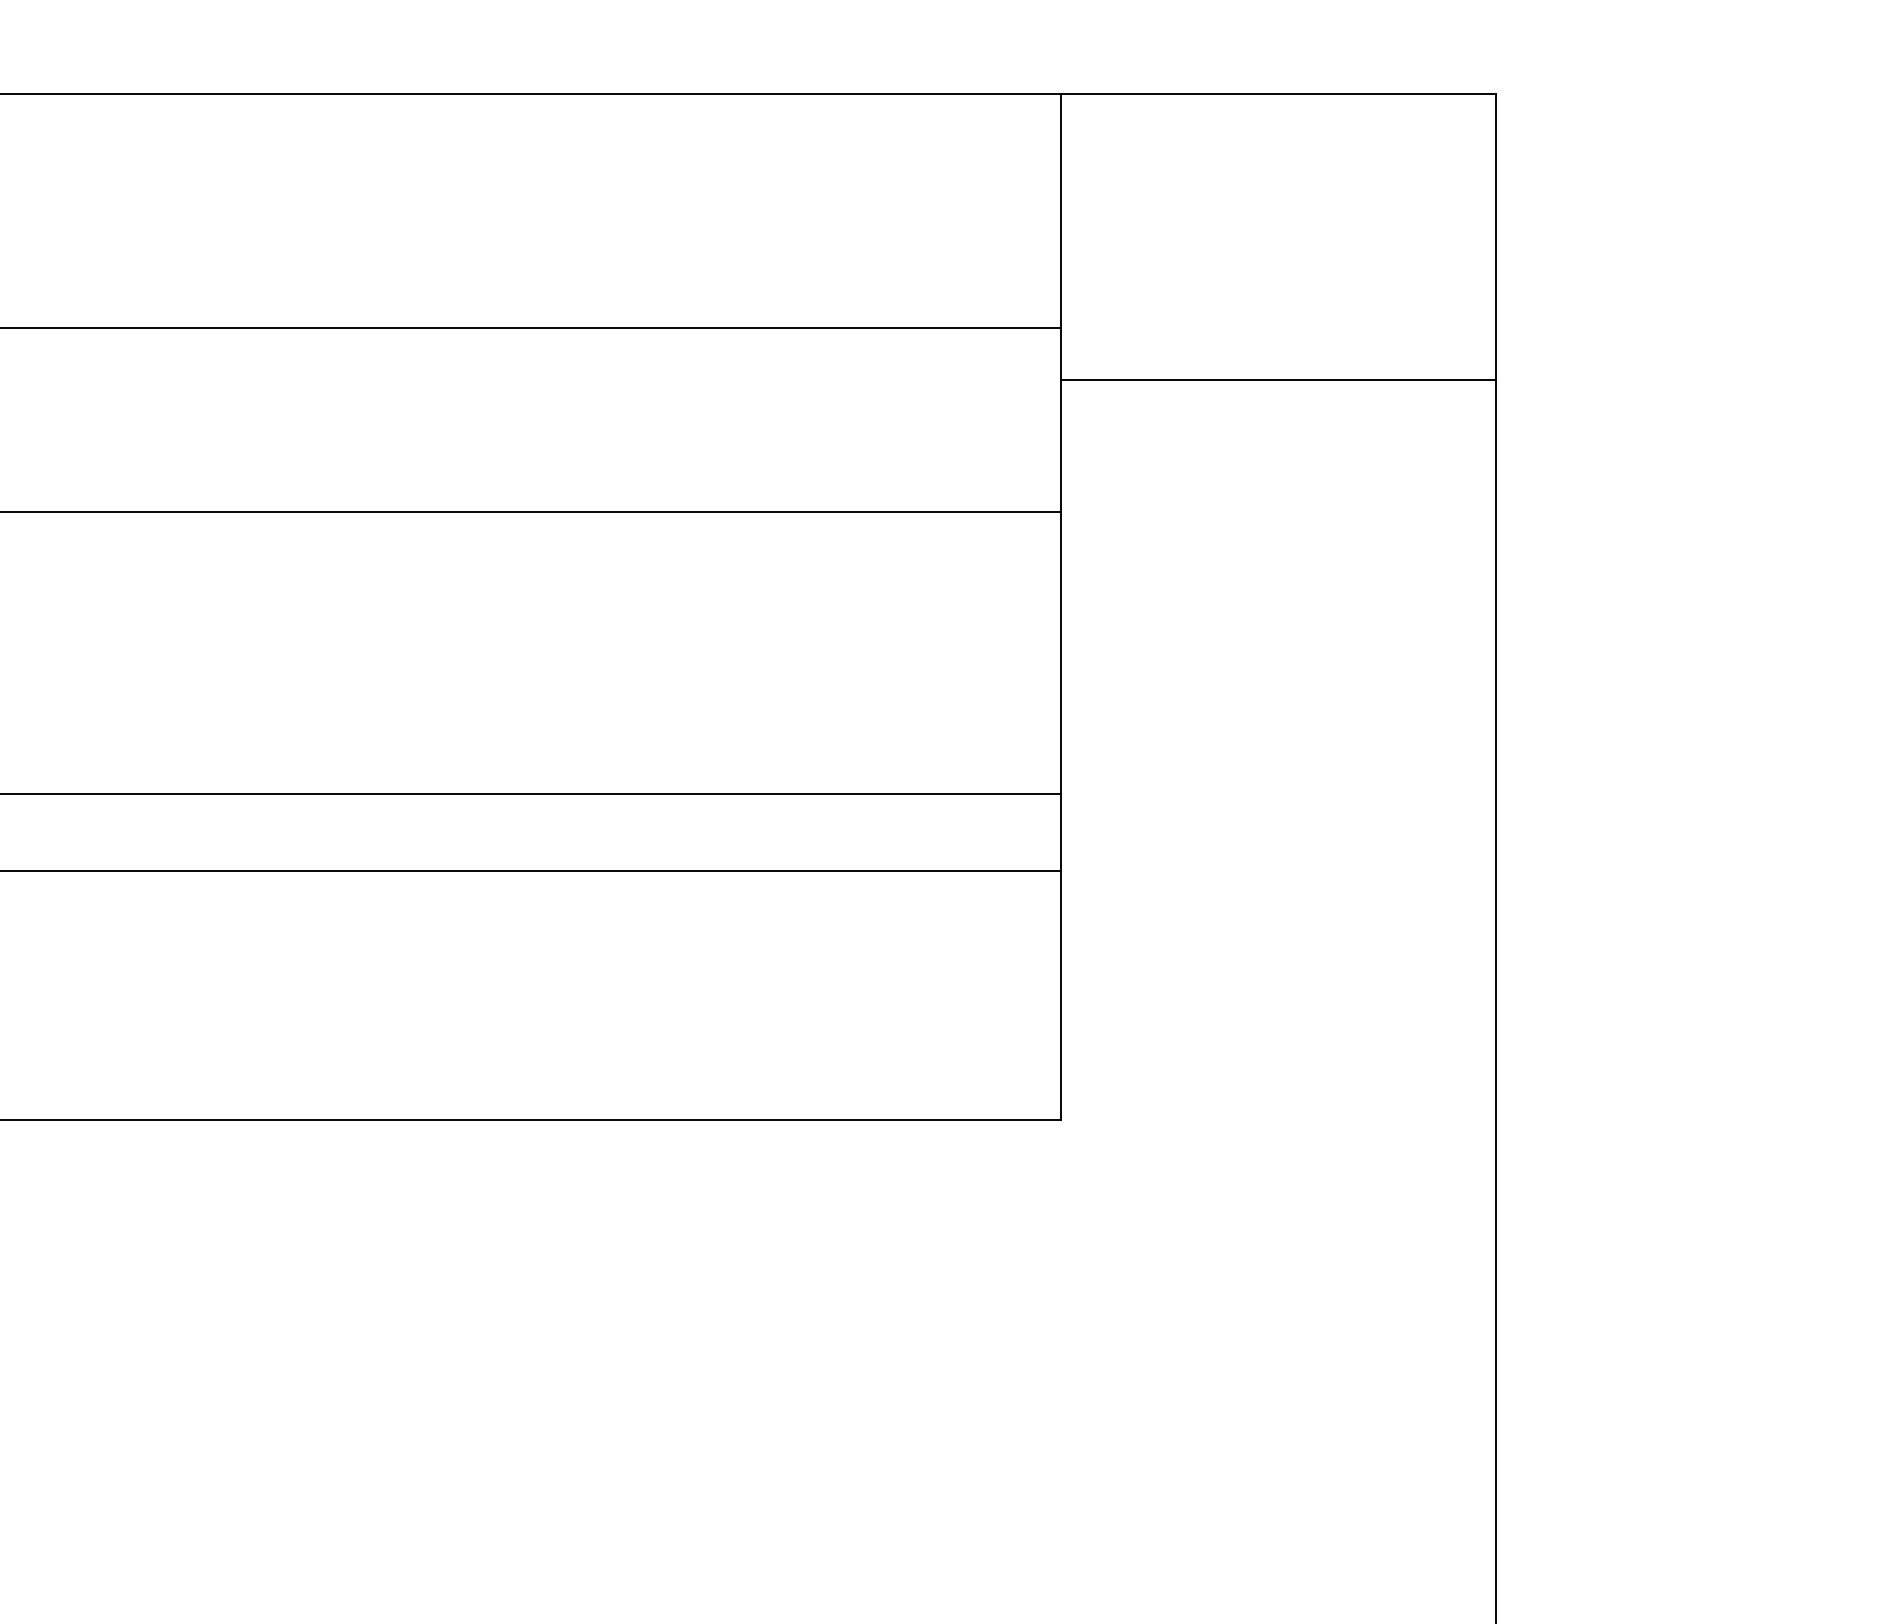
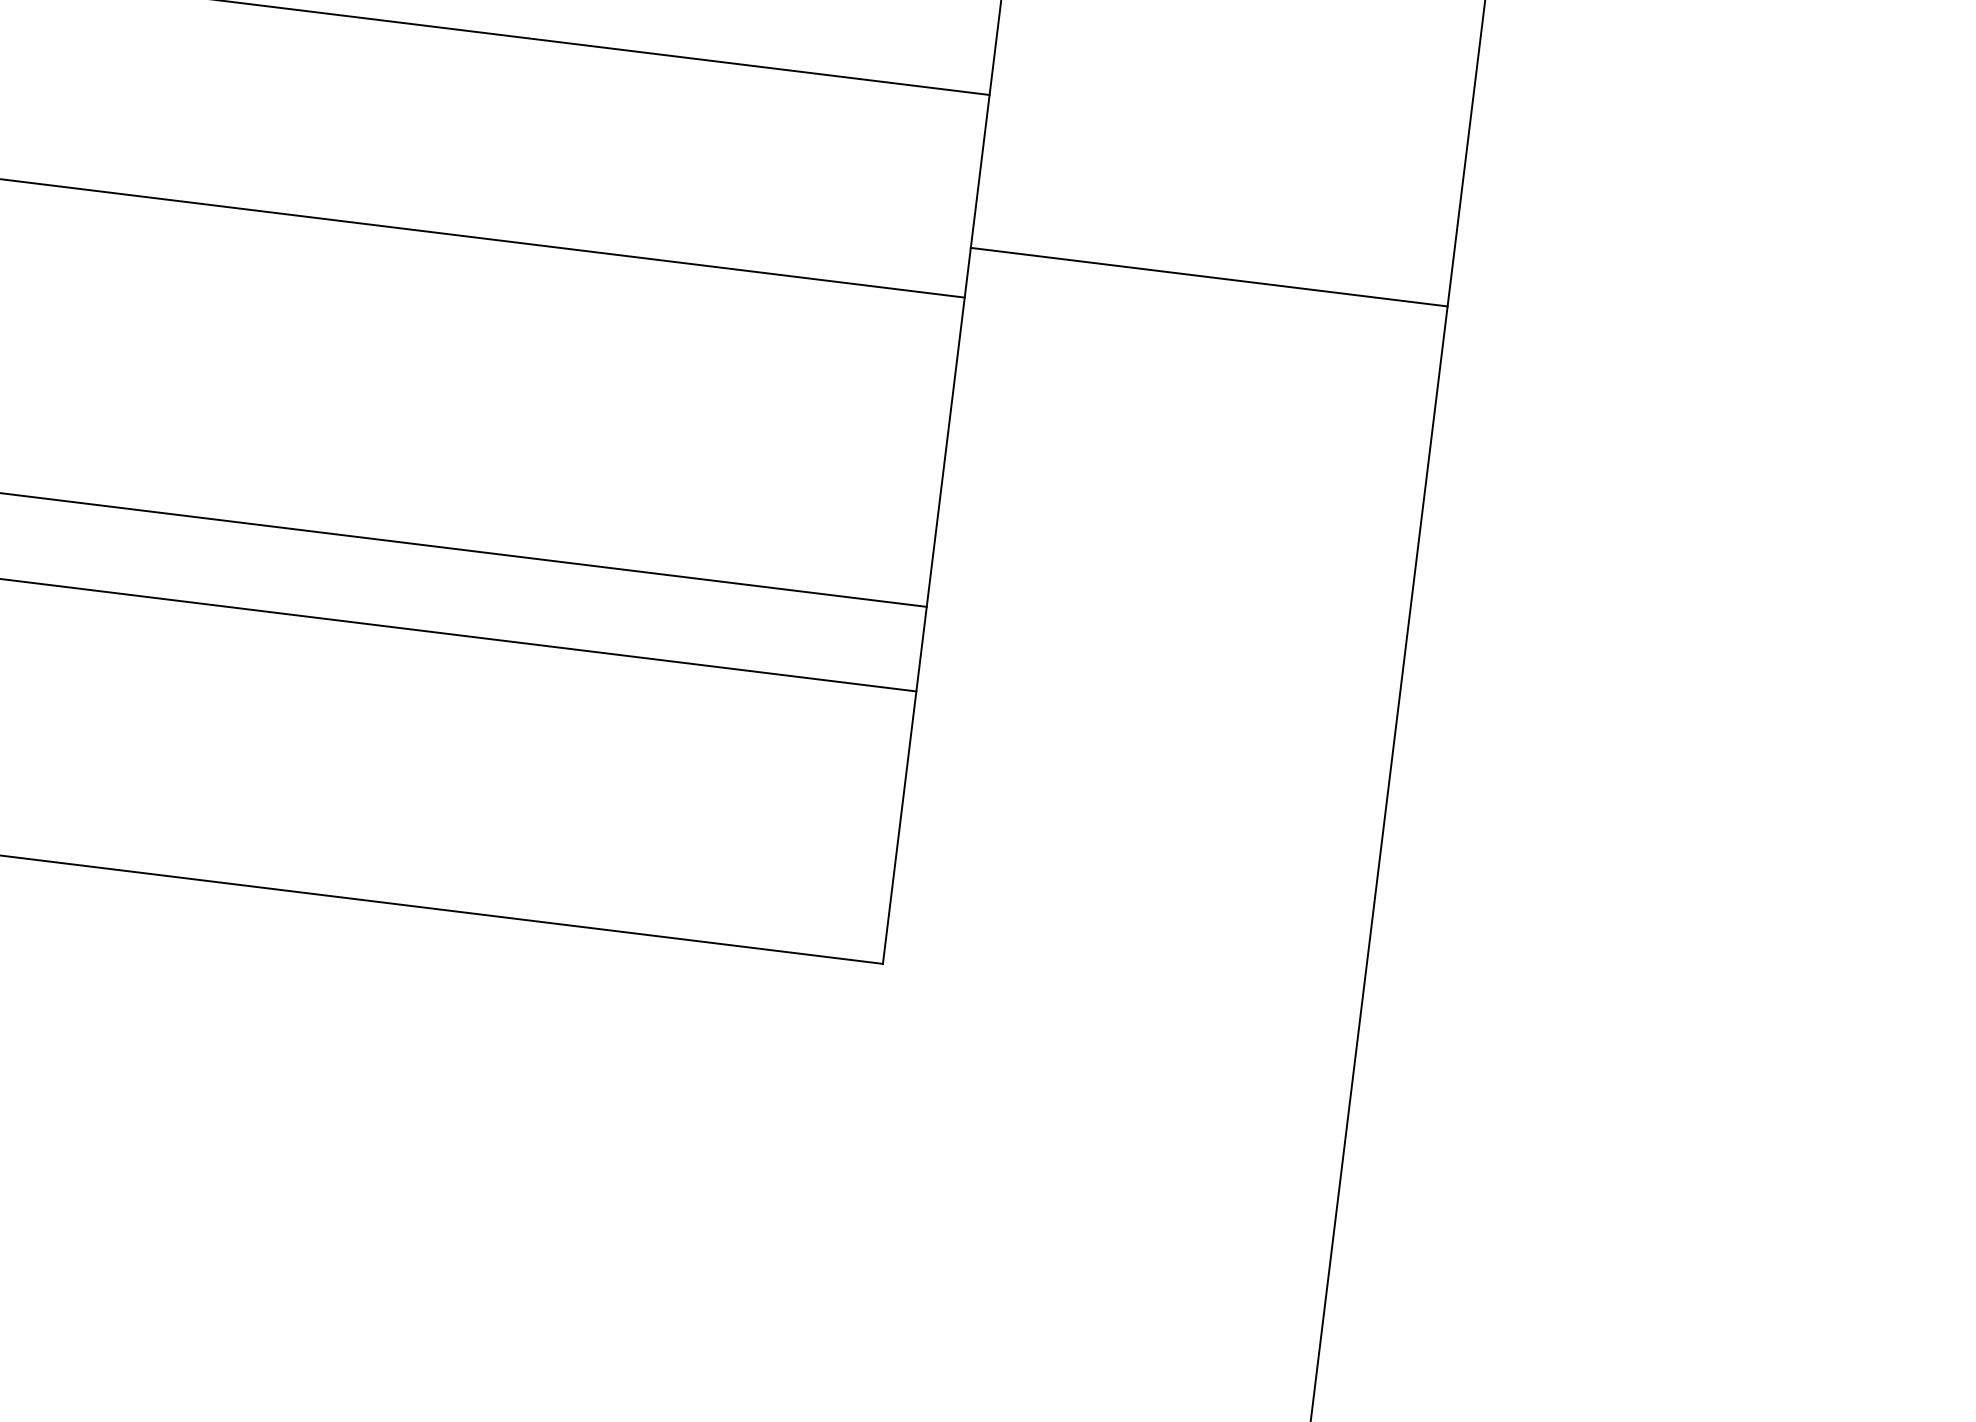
line: (1278, 379) -> (1209, 276), moved

